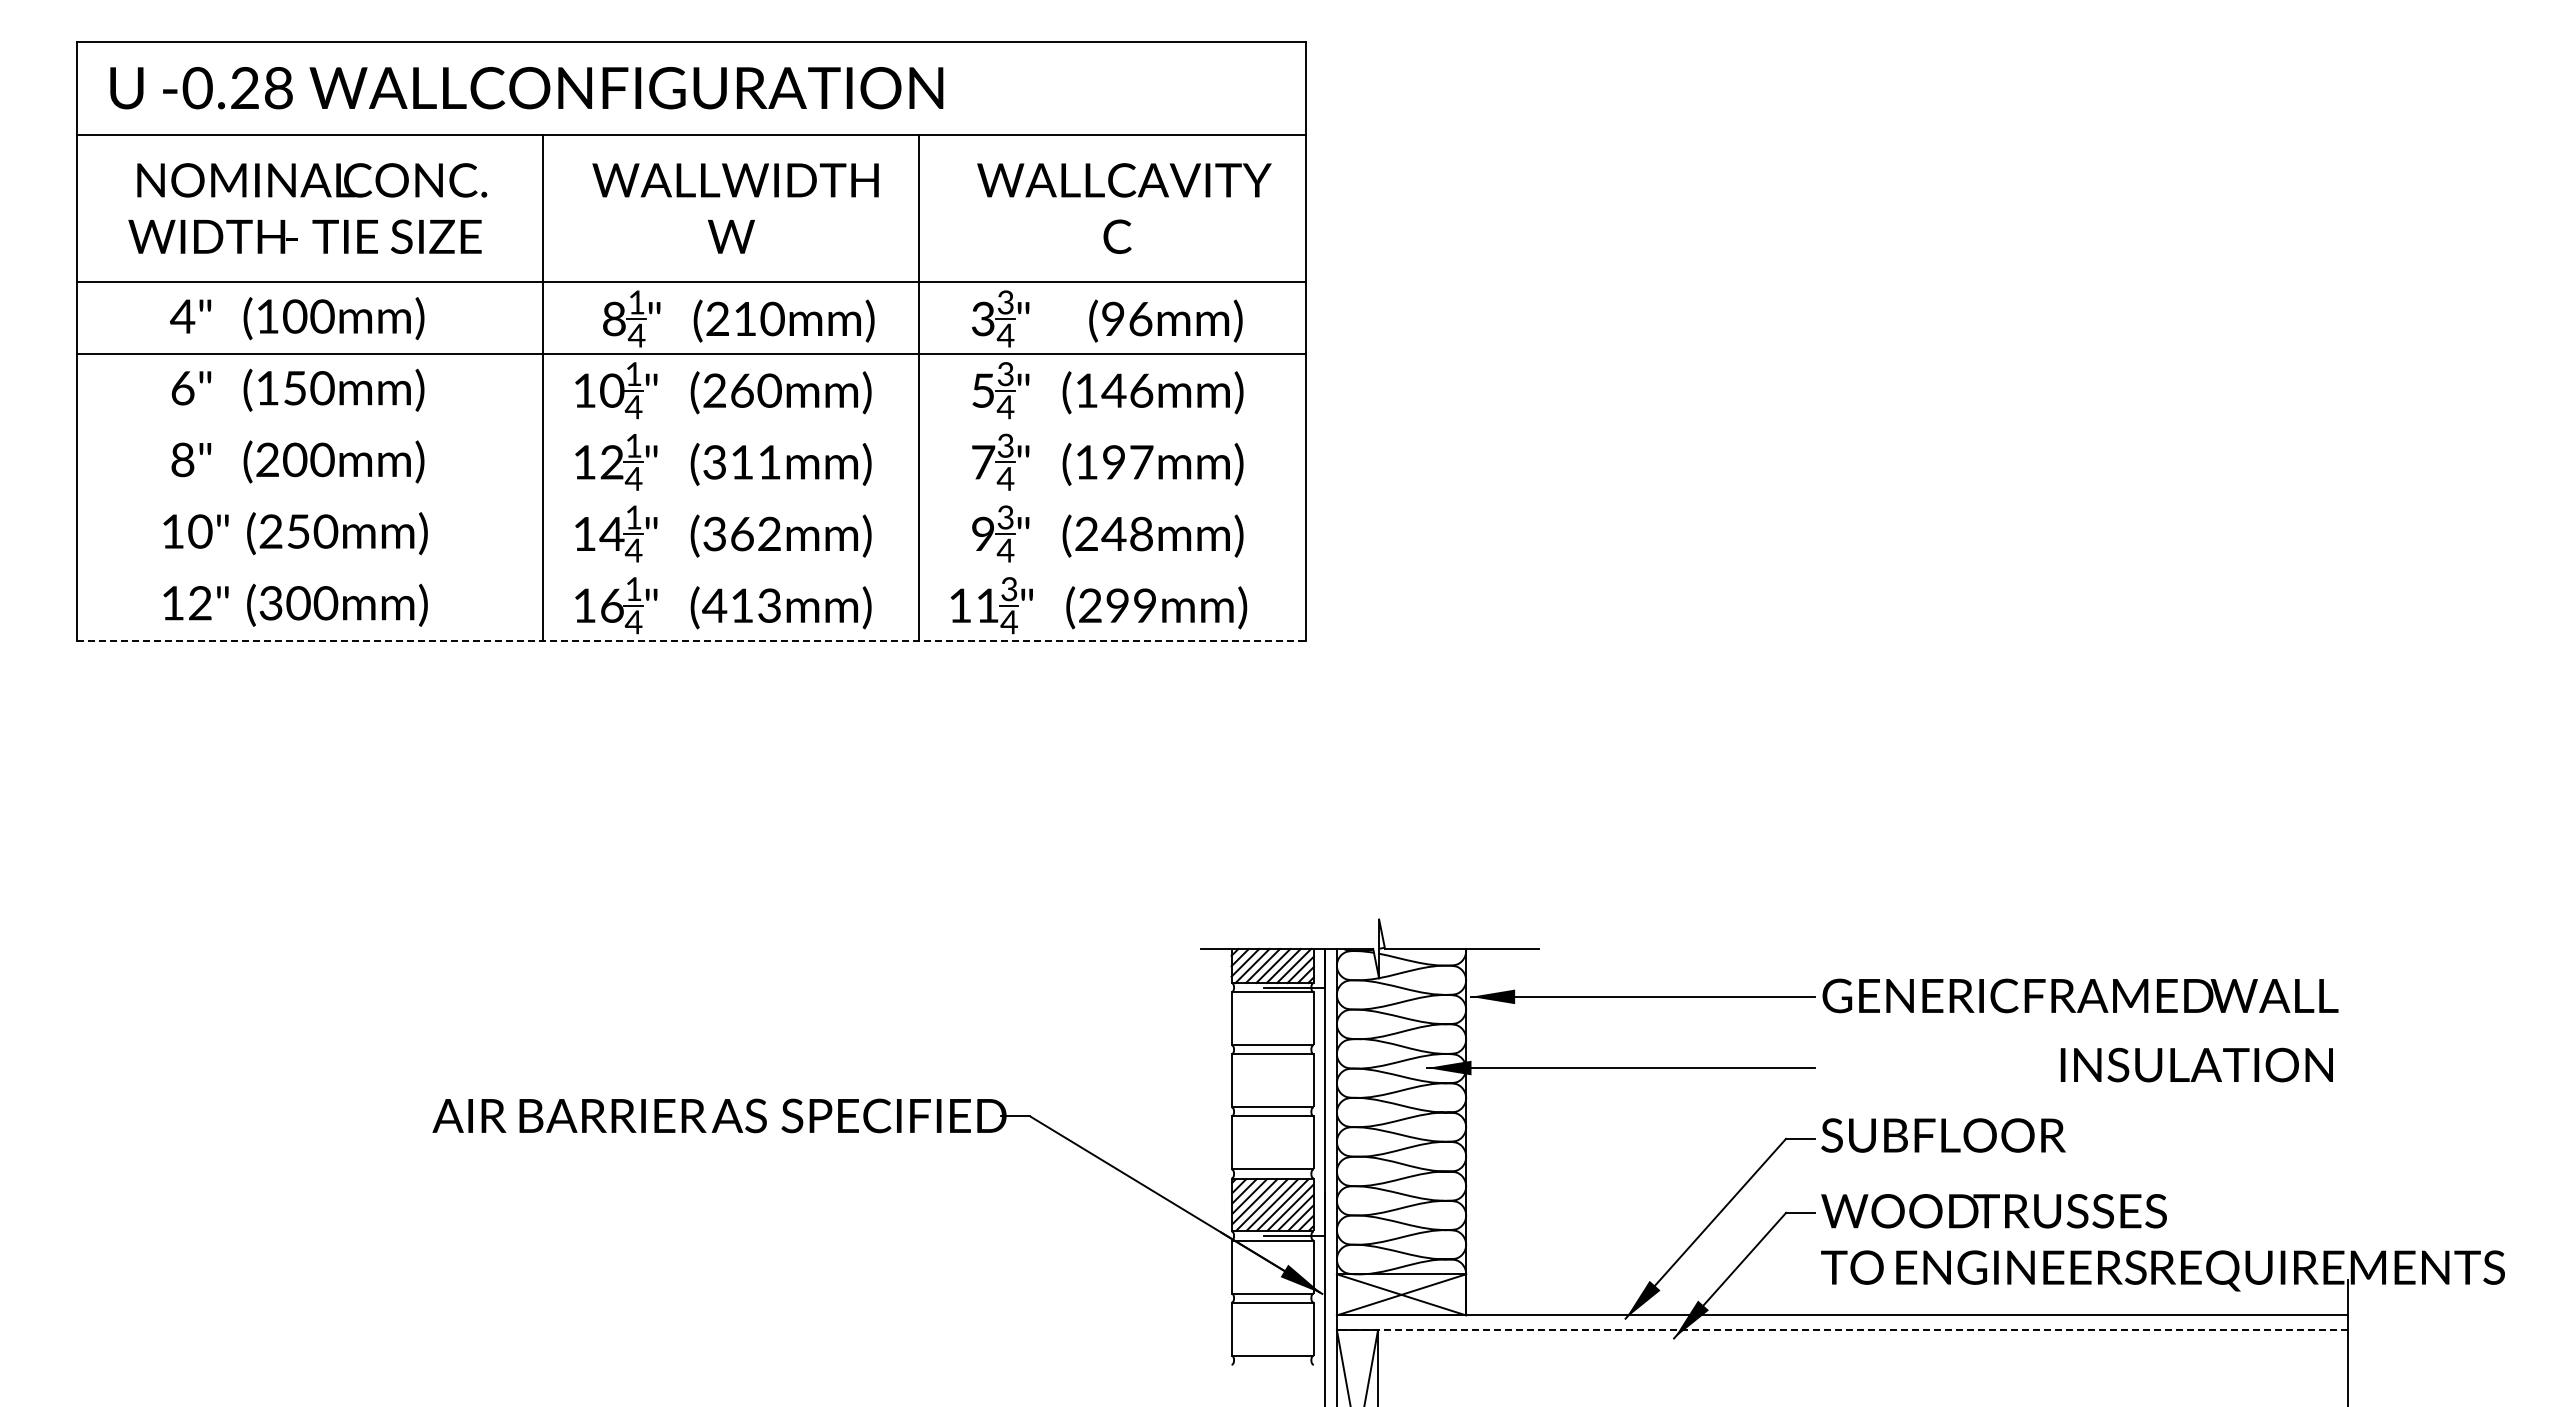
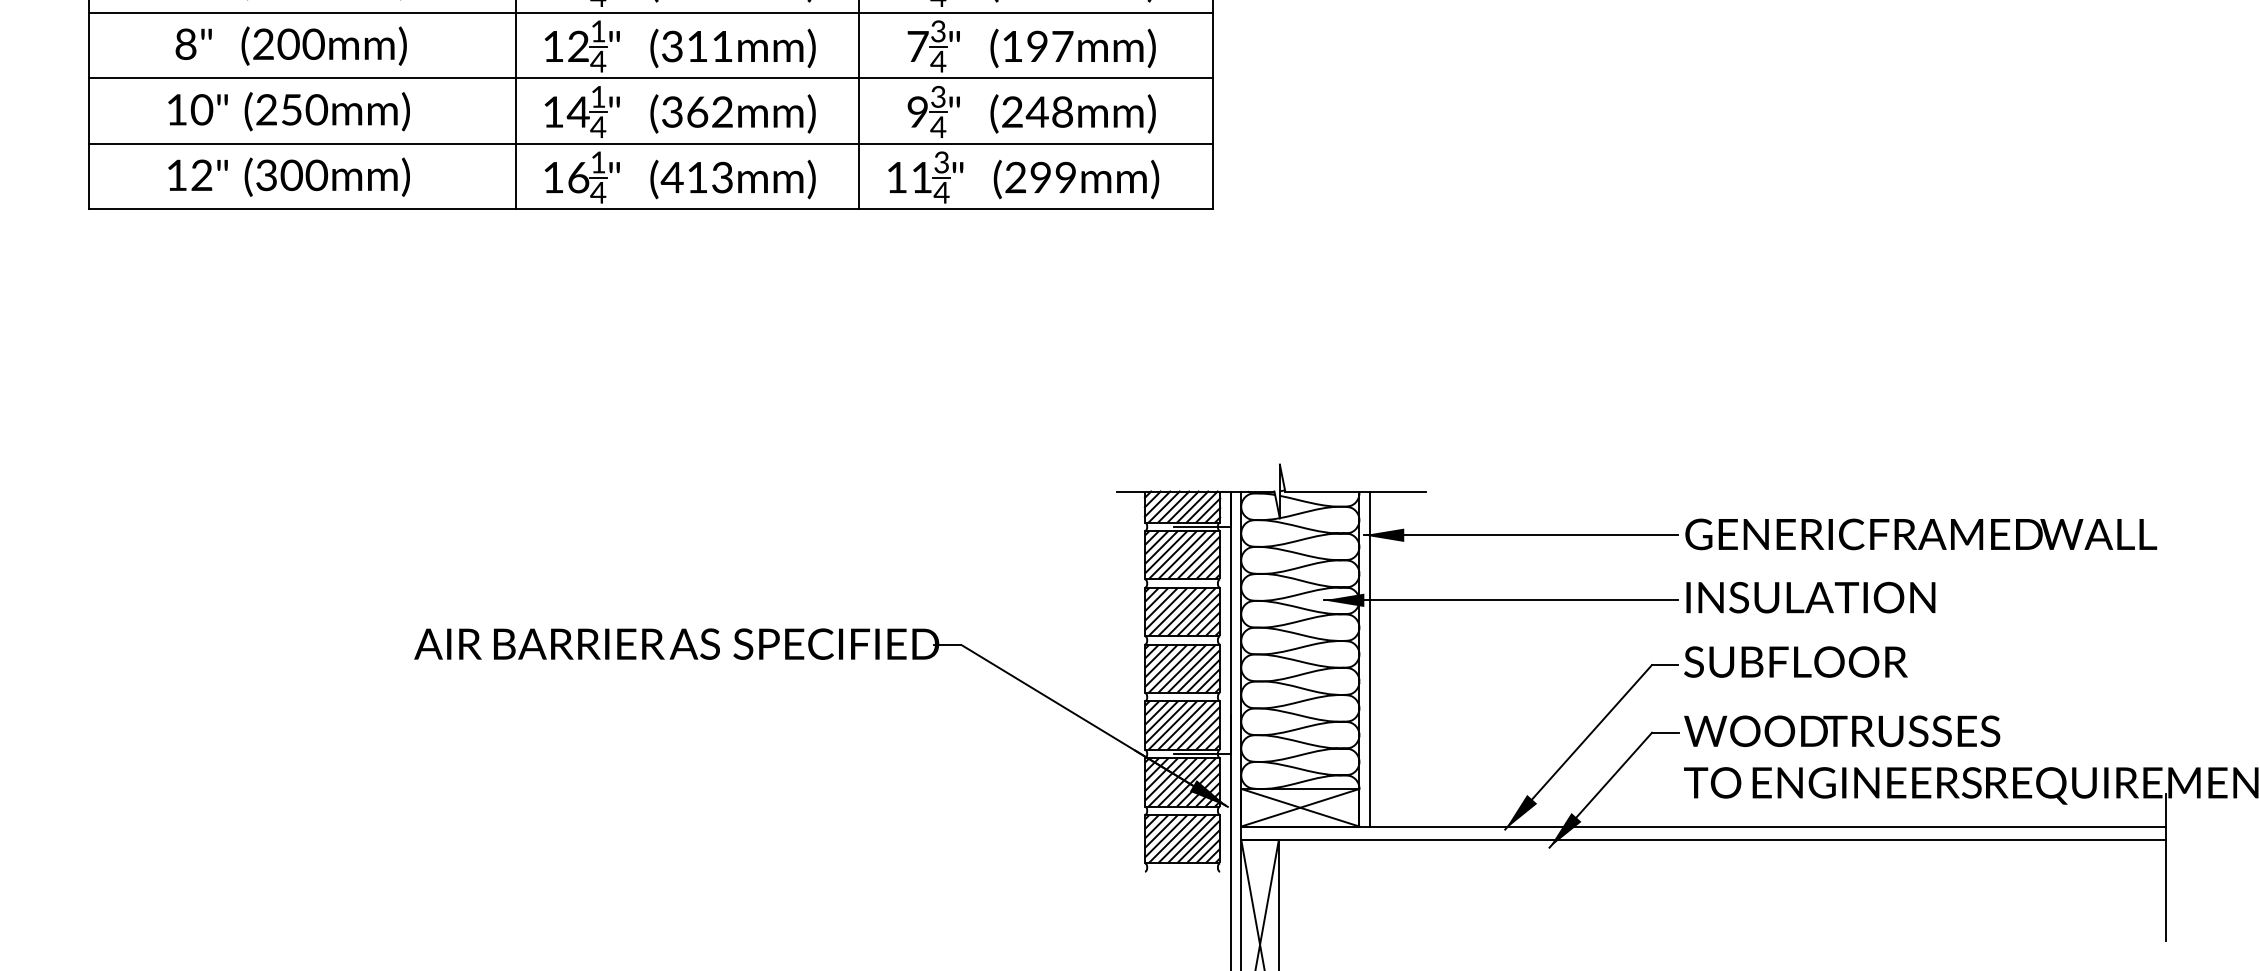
line: (691, 425) -> (651, 12), added
line: (691, 497) -> (651, 78), added
line: (691, 568) -> (651, 143), added
line: (692, 640) -> (652, 209), dashed -> solid
hatch: (1272, 1018) -> (1182, 555), added
text: (2196, 1064) -> (1810, 597), moved
hatch: (1272, 1080) -> (1182, 611), added
line: (1477, 1132) -> (1369, 659), added
hatch: (1272, 1142) -> (1182, 668), added
hatch: (1272, 1266) -> (1182, 781), added
hatch: (1272, 1328) -> (1182, 838), added
line: (1841, 1330) -> (1702, 840), dashed -> solid

